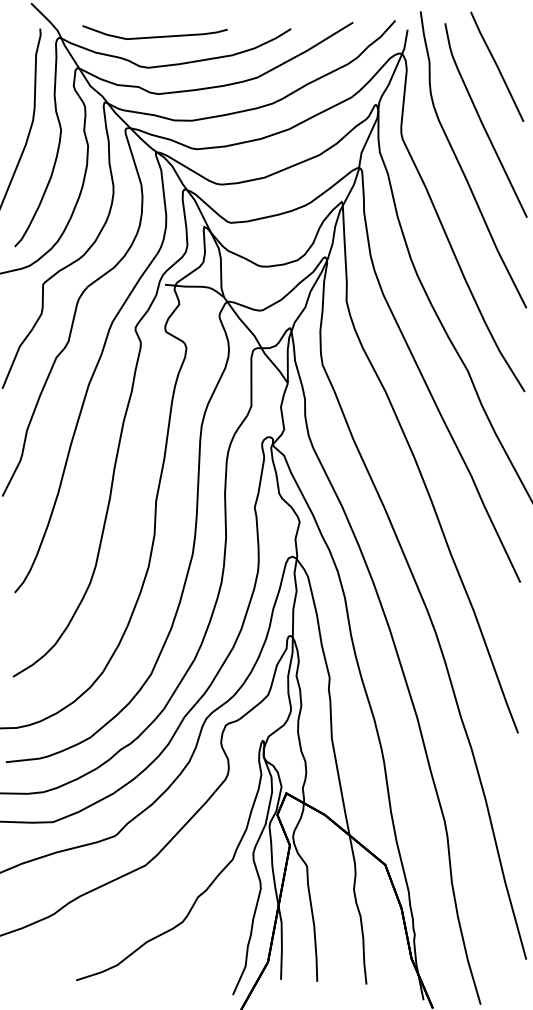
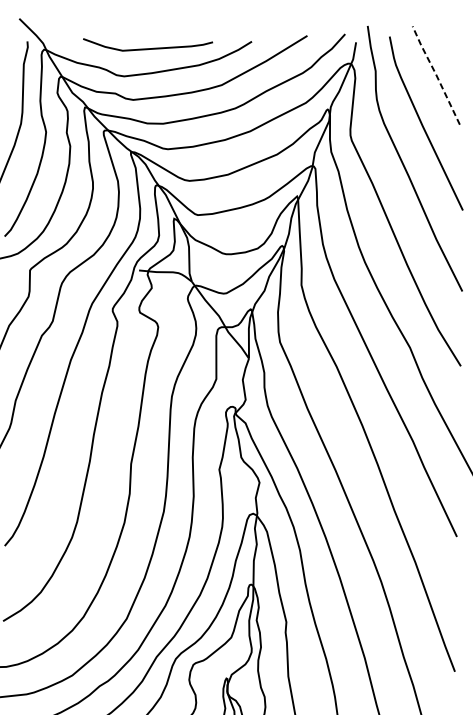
curve: (154, 36) -> (147, 48), moved
line: (497, 65) -> (436, 74), solid -> dashed

